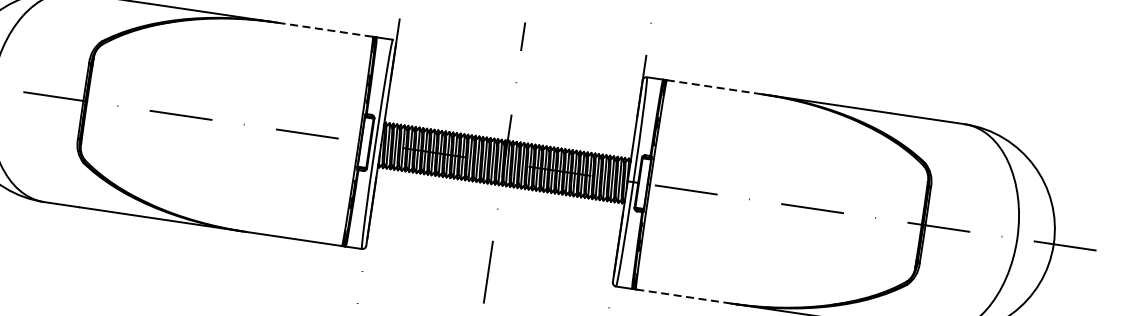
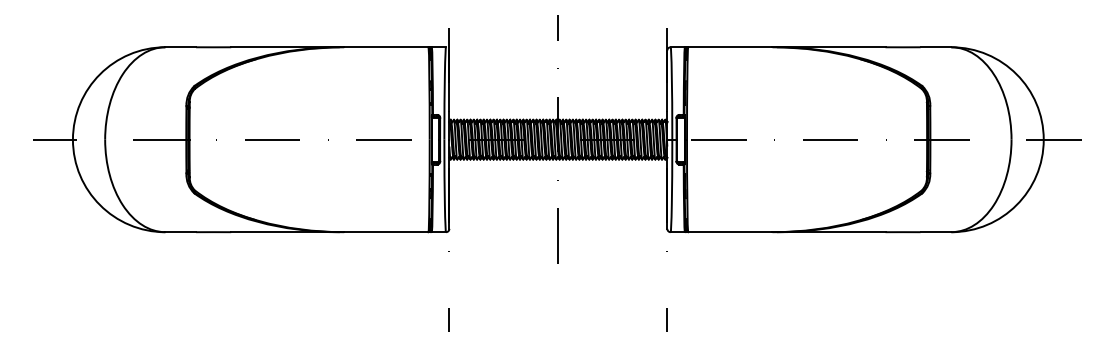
line: (325, 30) -> (386, 47), dashed -> solid
line: (714, 87) -> (730, 47), dashed -> solid
line: (682, 296) -> (729, 232), dashed -> solid

